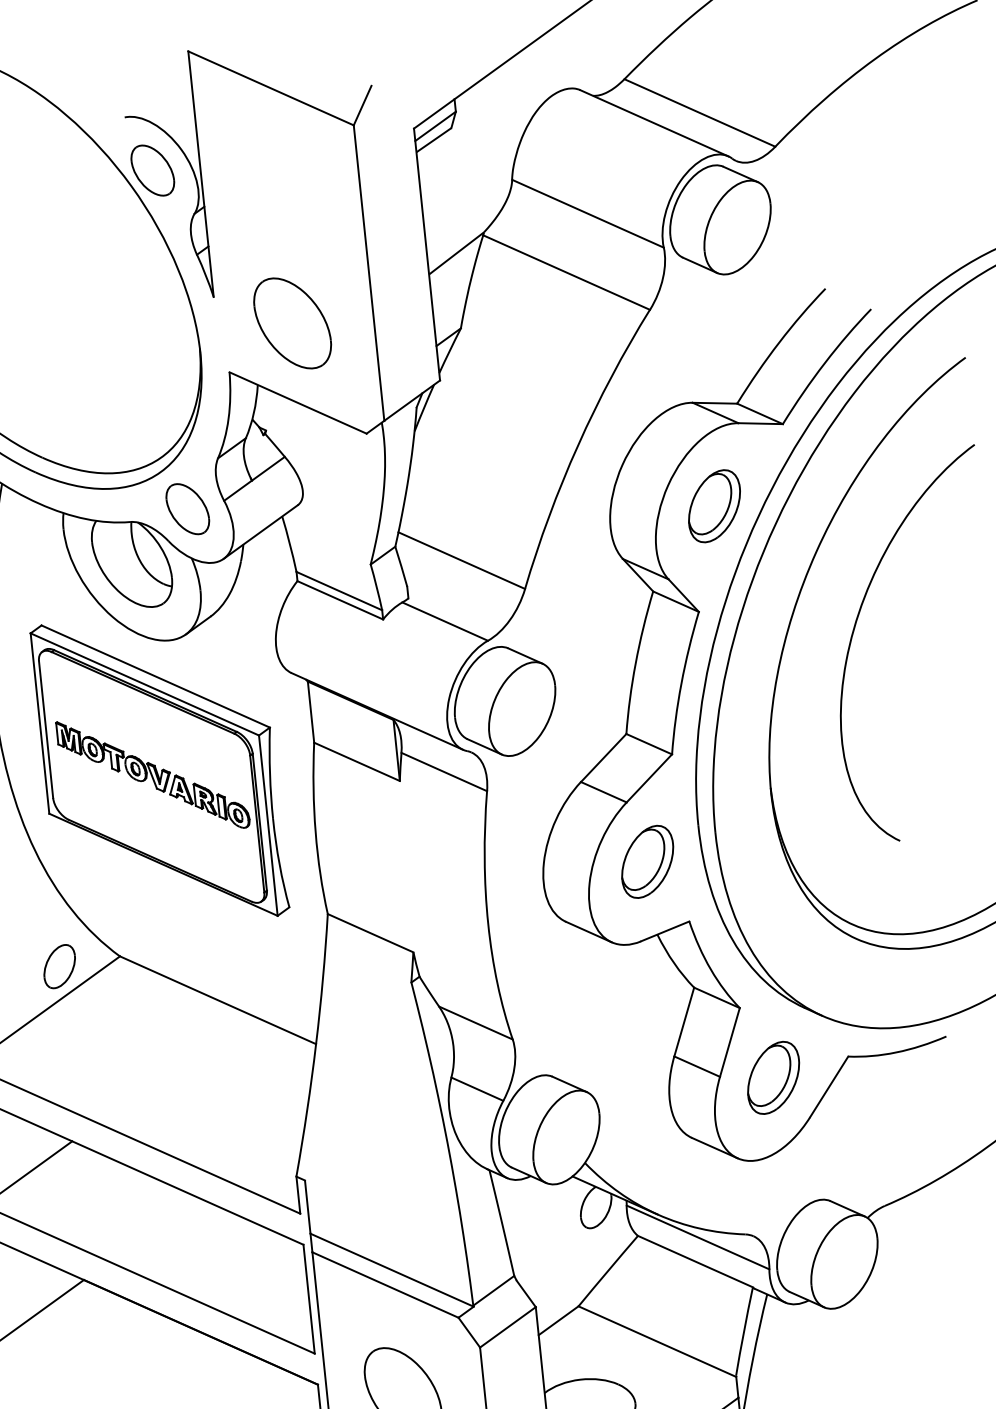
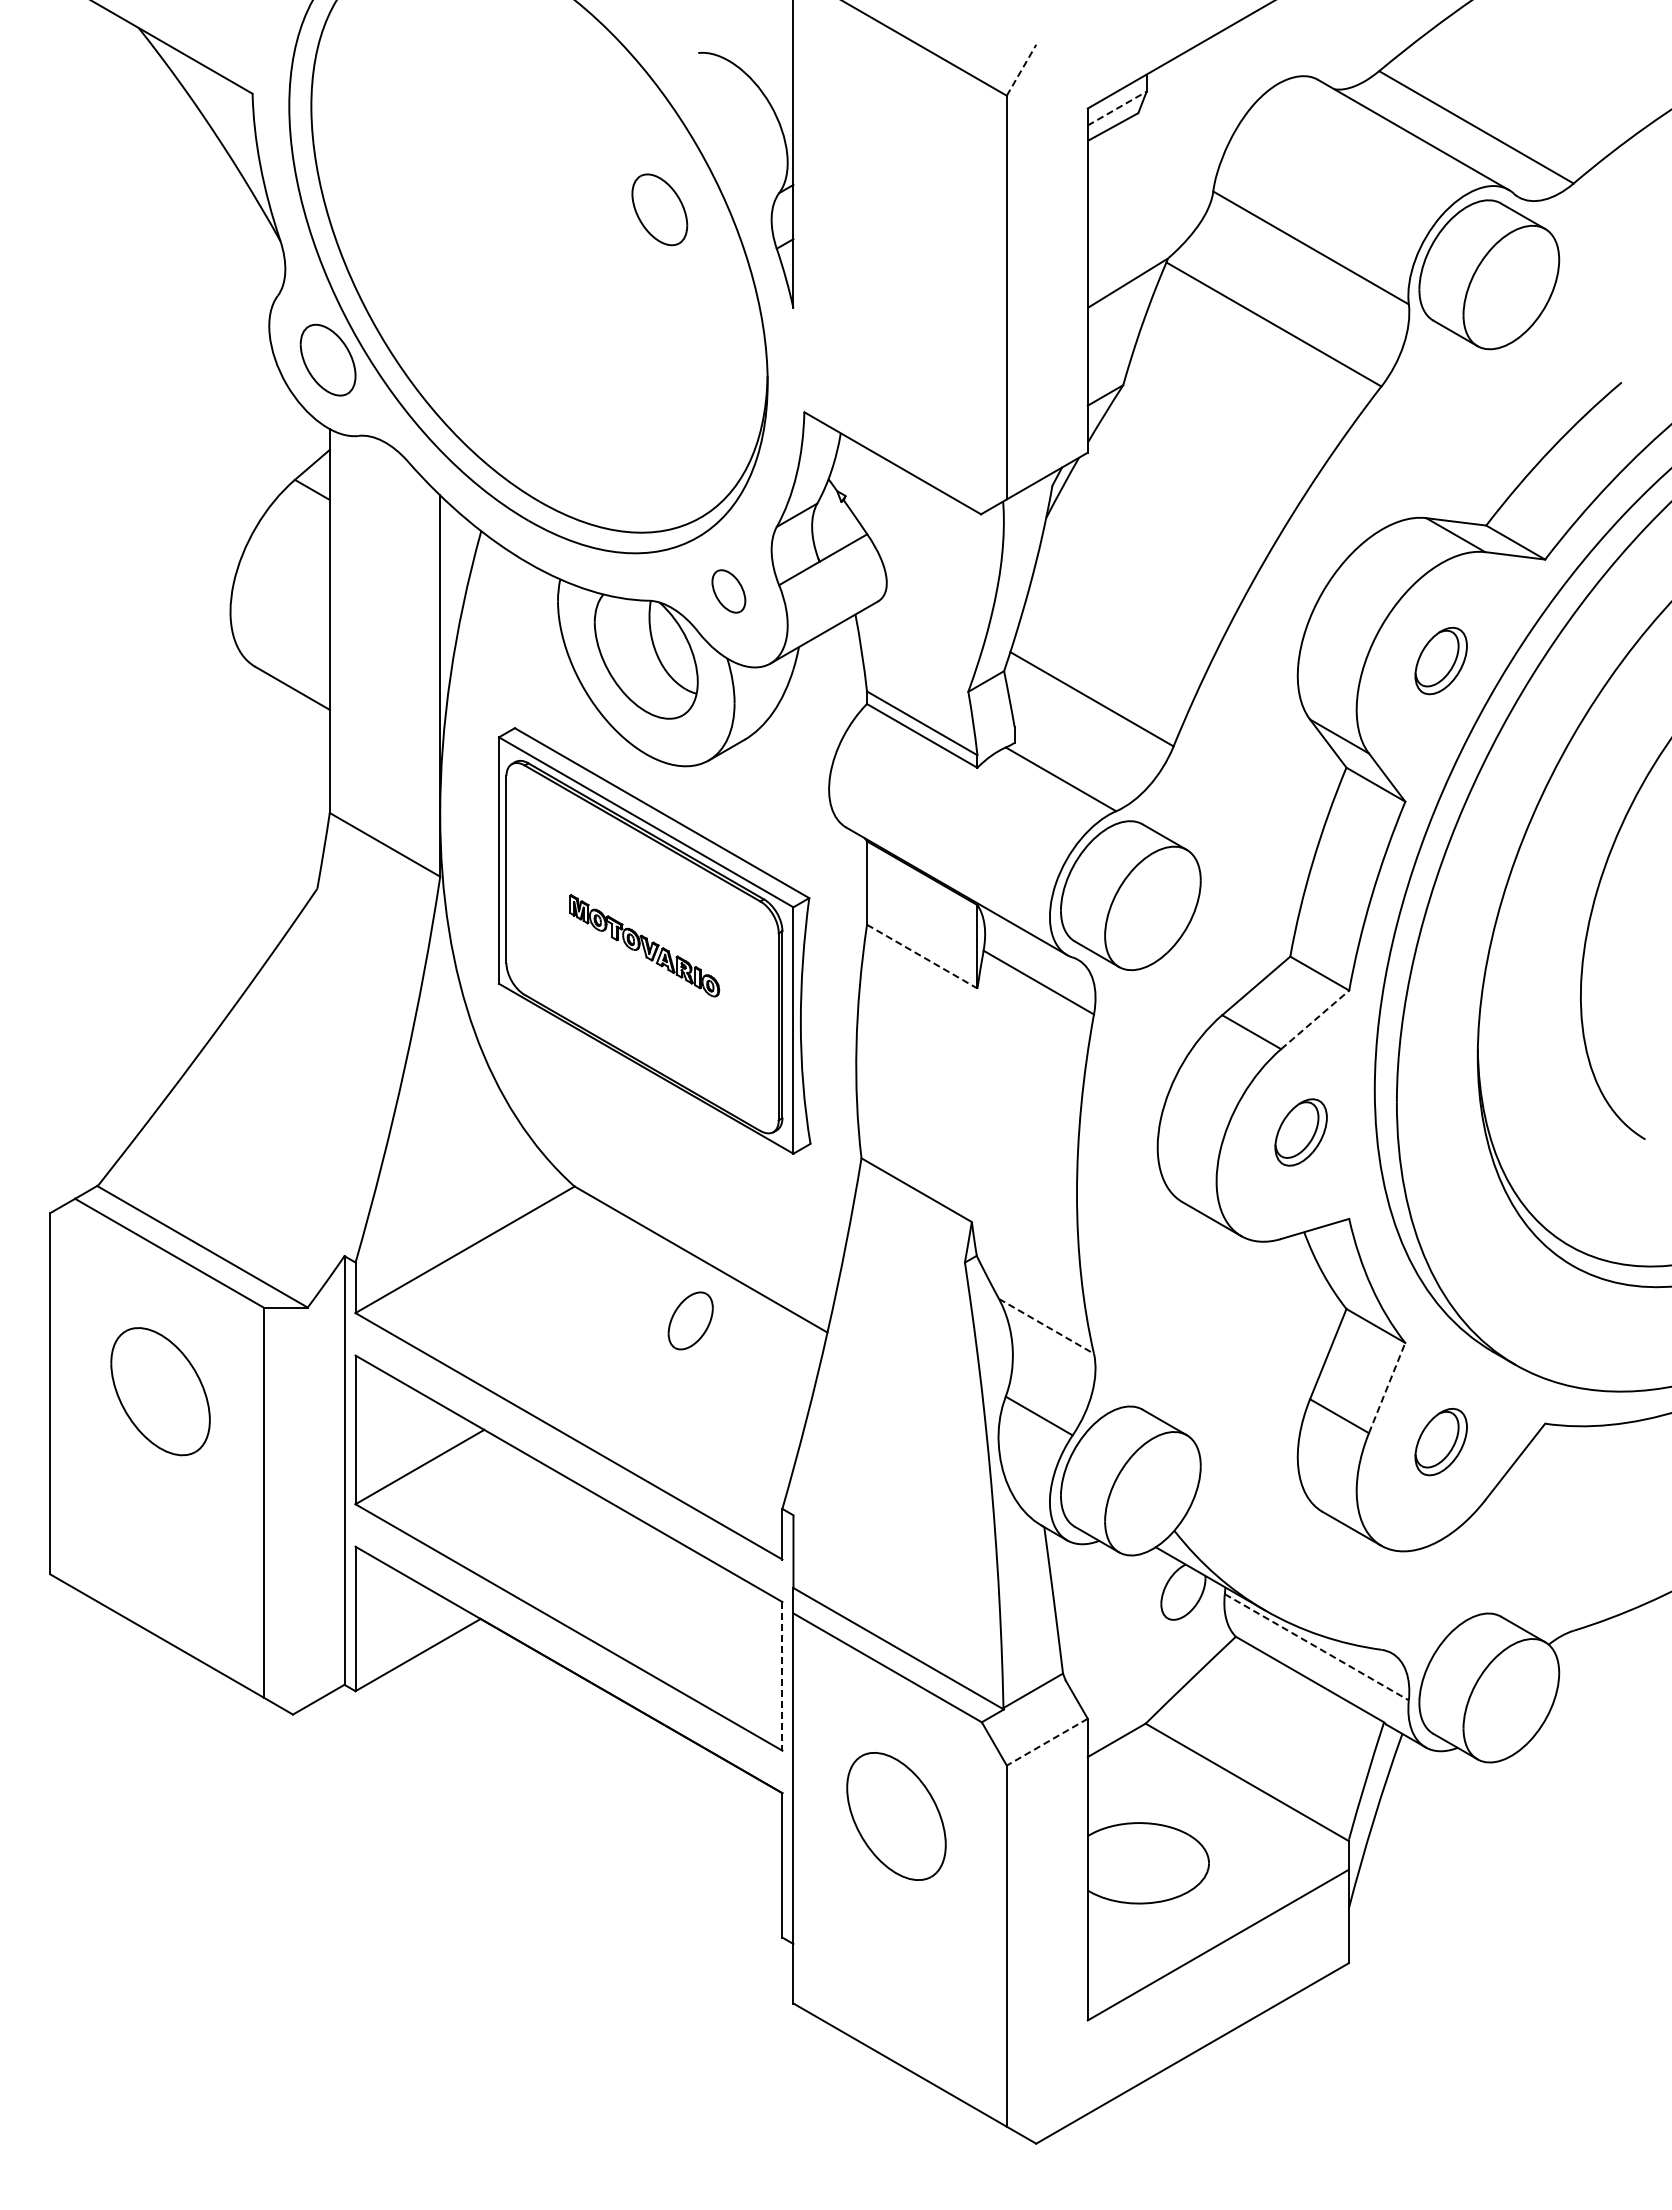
line: (362, 105) -> (1021, 69), solid -> dashed
line: (435, 126) -> (1117, 108), solid -> dashed
part: (152, 170) -> (659, 209), moved
part: (292, 323) -> (896, 354), removed
part: (713, 505) -> (1440, 660), size x0.7
part: (187, 509) -> (728, 591), size x0.6
line: (357, 761) -> (922, 956), solid -> dashed
part: (152, 774) -> (644, 945), size x0.6
line: (649, 778) -> (1315, 1019), solid -> dashed
part: (647, 861) -> (1300, 1132), size x0.7
part: (59, 966) -> (690, 1320), moved
line: (475, 1023) -> (1046, 1326), solid -> dashed
line: (730, 1042) -> (1387, 1388), solid -> dashed
part: (772, 1077) -> (1440, 1441), size x0.7
line: (698, 1237) -> (1317, 1647), solid -> dashed
line: (309, 1299) -> (782, 1676), solid -> dashed
line: (508, 1327) -> (1047, 1742), solid -> dashed

